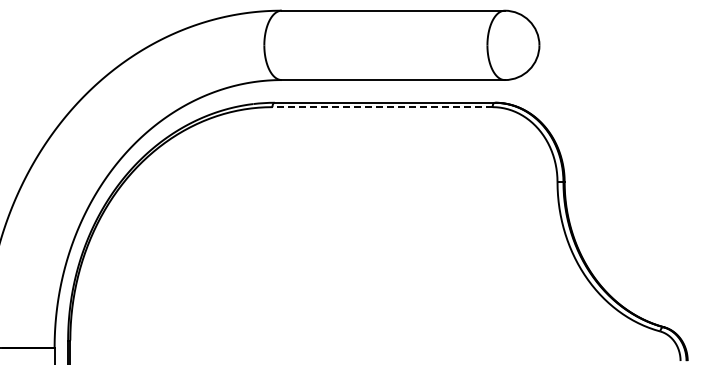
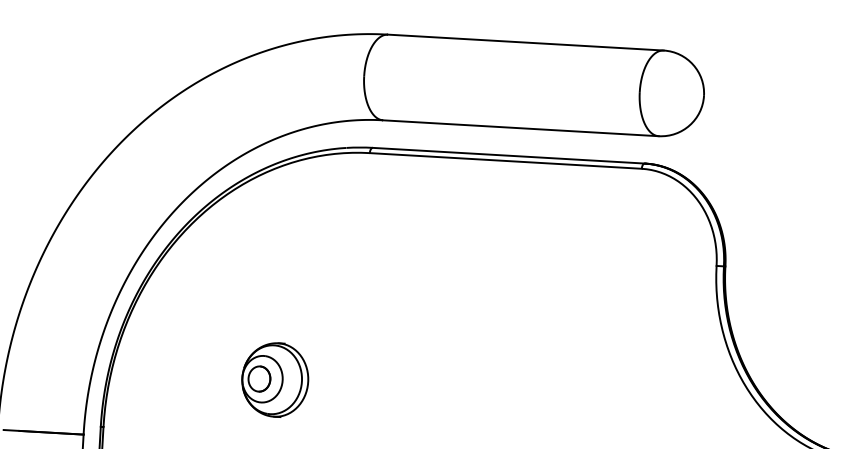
line: (382, 107) -> (505, 161), dashed -> solid
part: (206, 294) -> (274, 379), added

